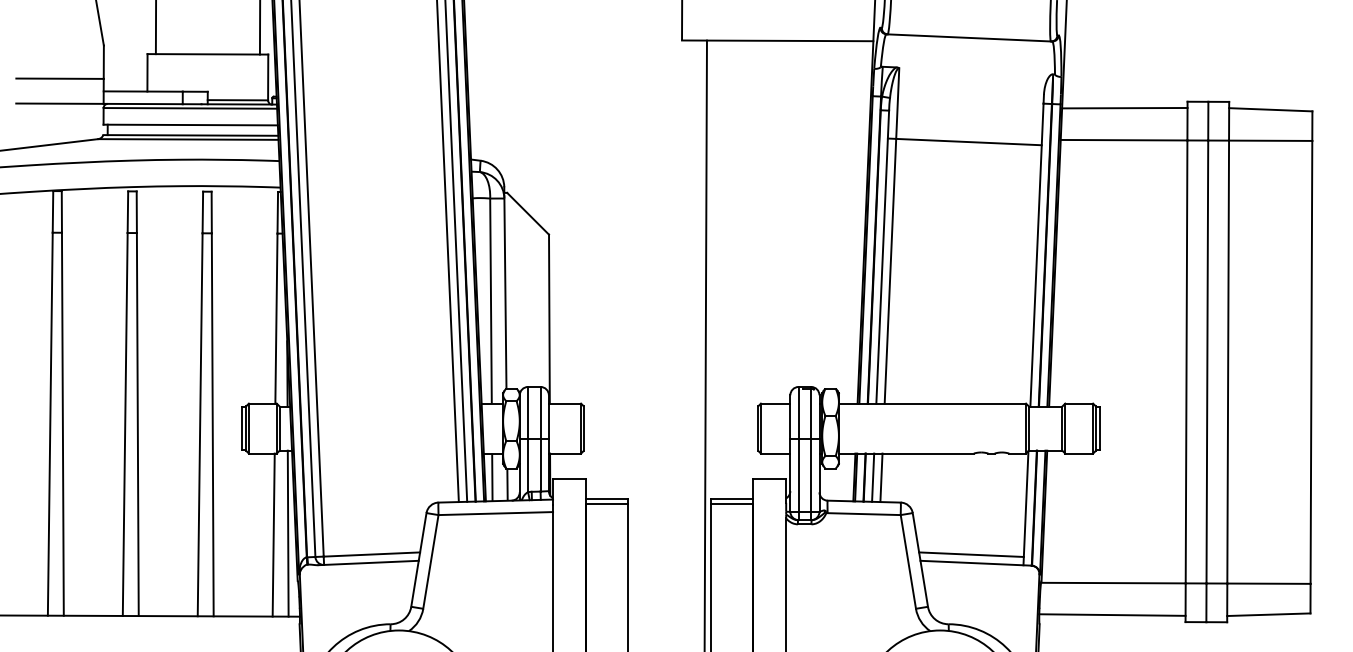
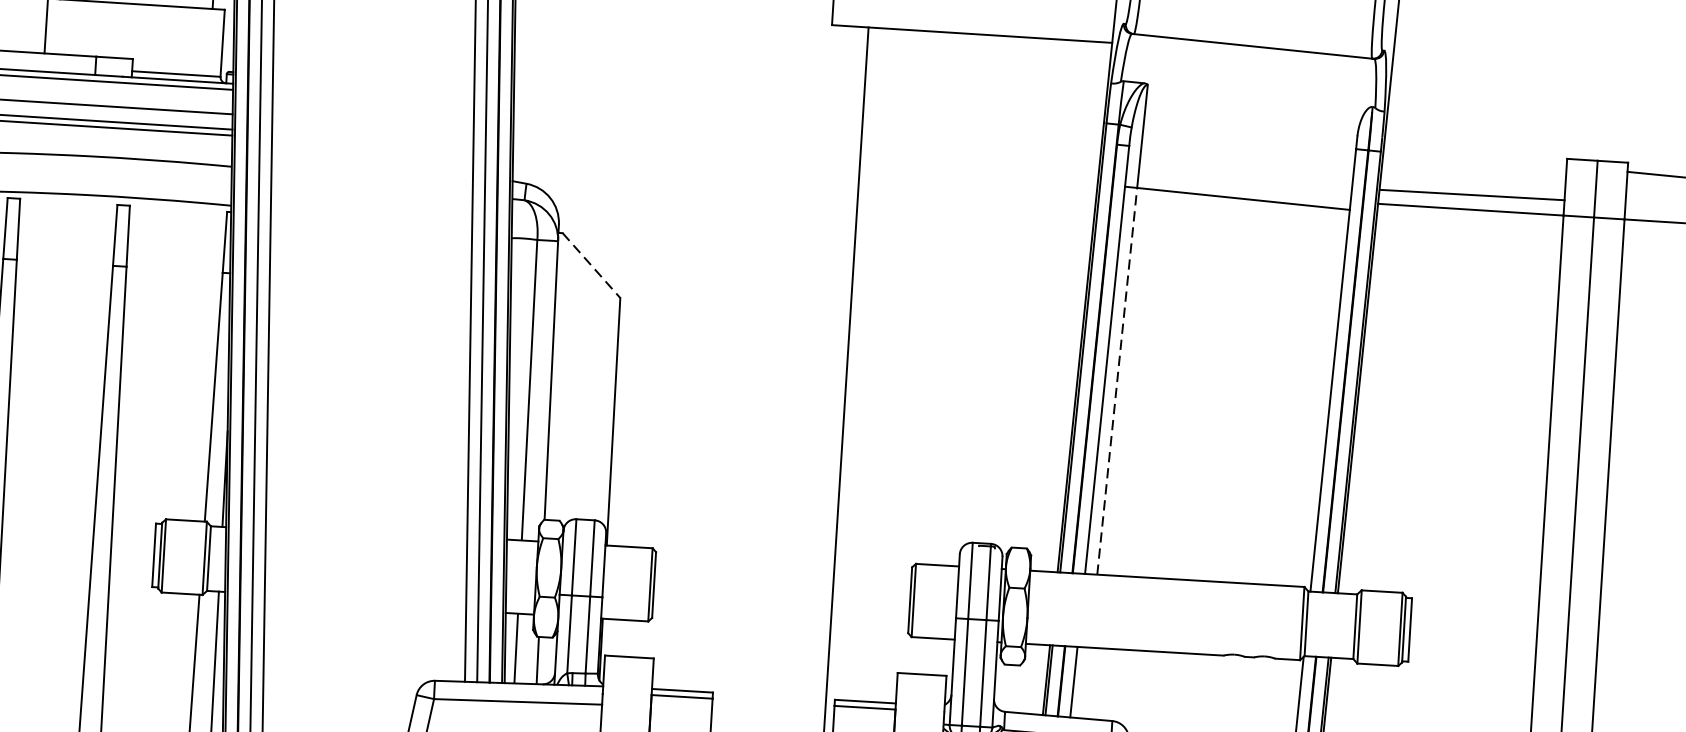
line: (1124, 108) -> (1472, 195), moved
line: (528, 213) -> (592, 265), solid -> dashed
line: (890, 270) -> (1117, 380), solid -> dashed
line: (881, 477) -> (1086, 682), removed

